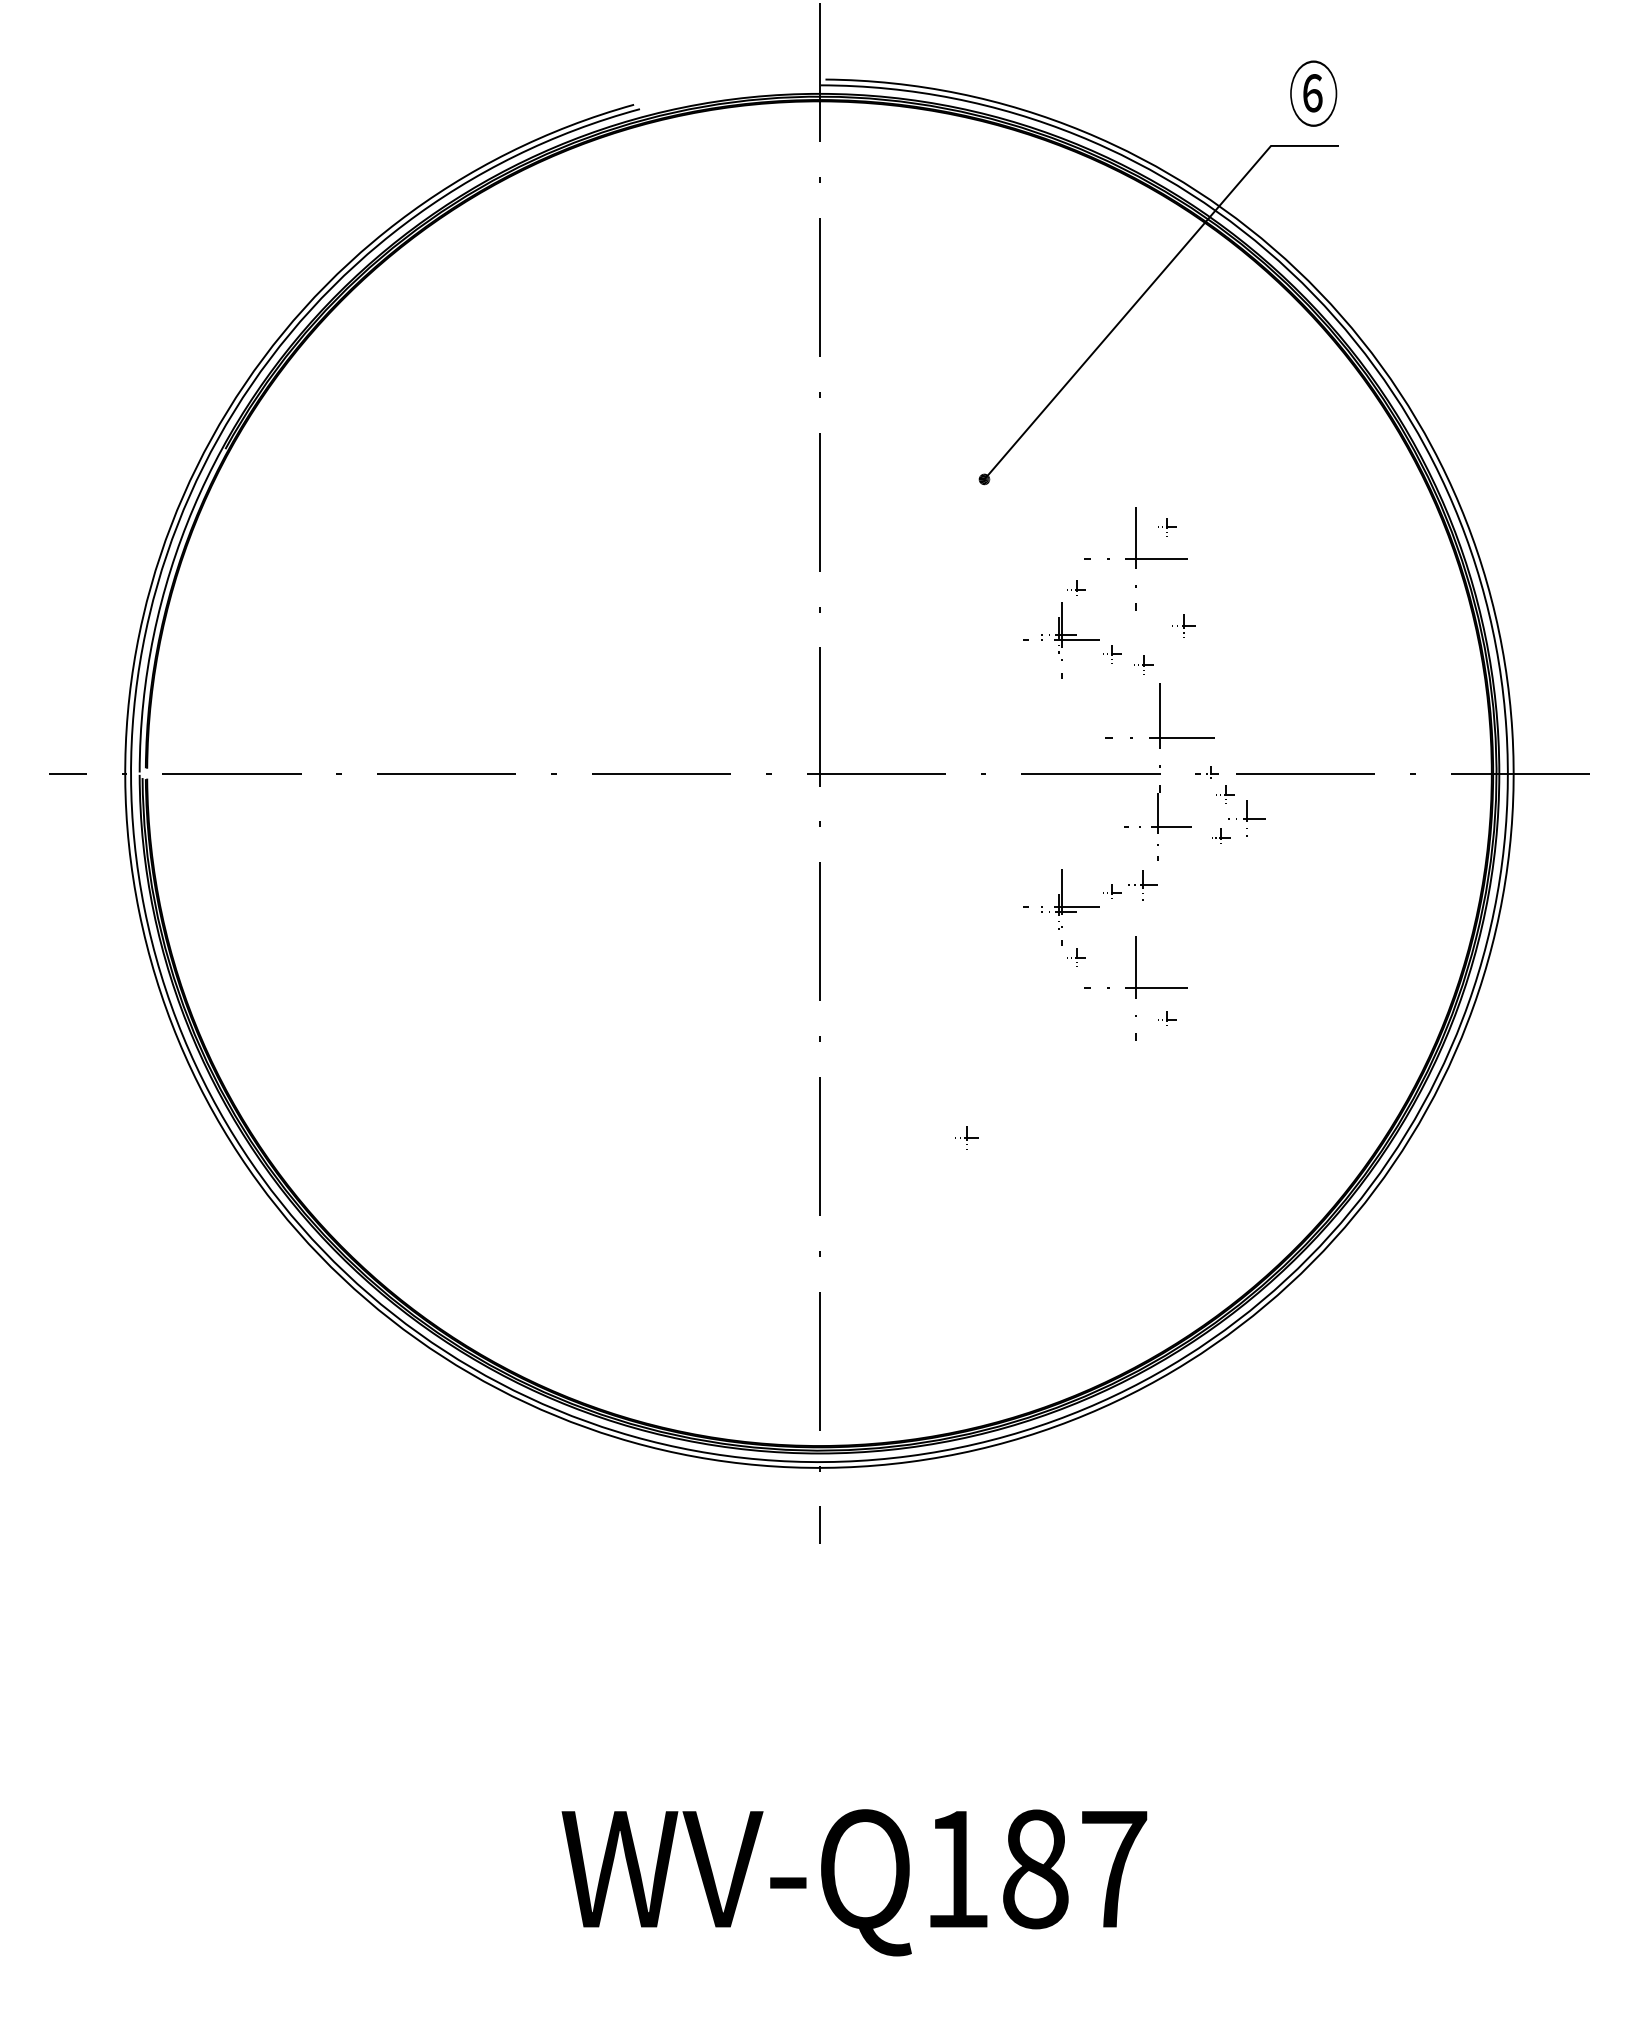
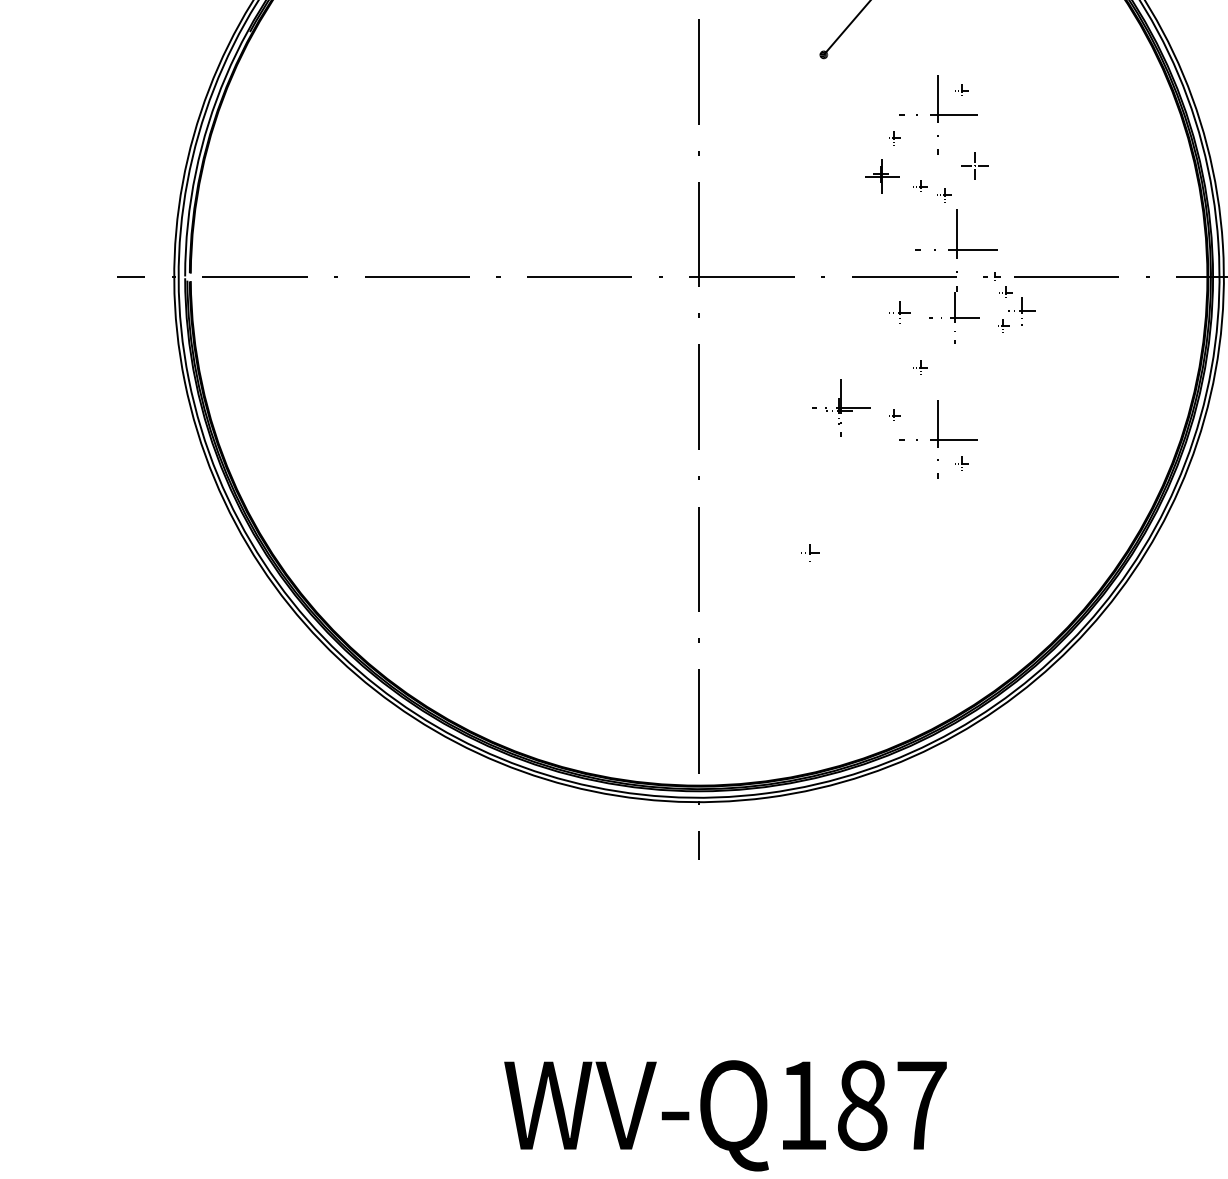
part: (1183, 625) -> (974, 165), size x1.6
part: (1061, 640) -> (882, 176), size x0.6
part: (1142, 885) -> (899, 312), moved
part: (1061, 907) -> (841, 407), moved

